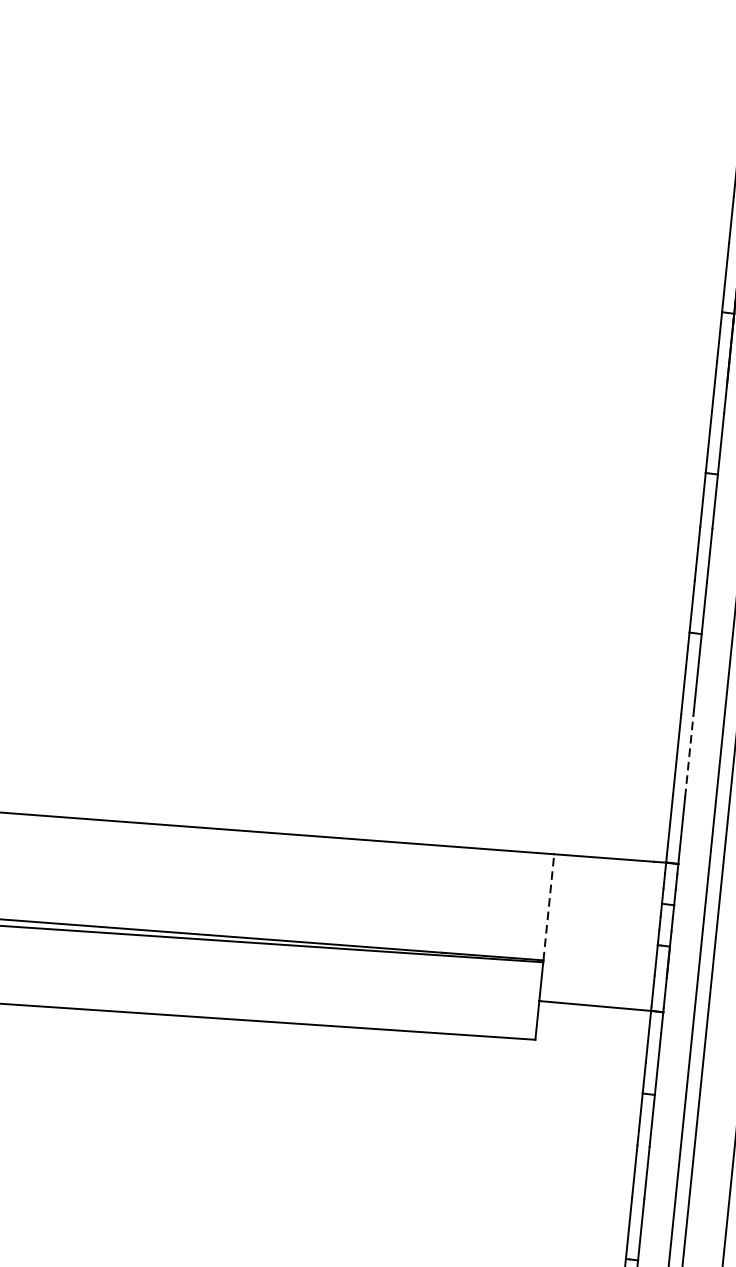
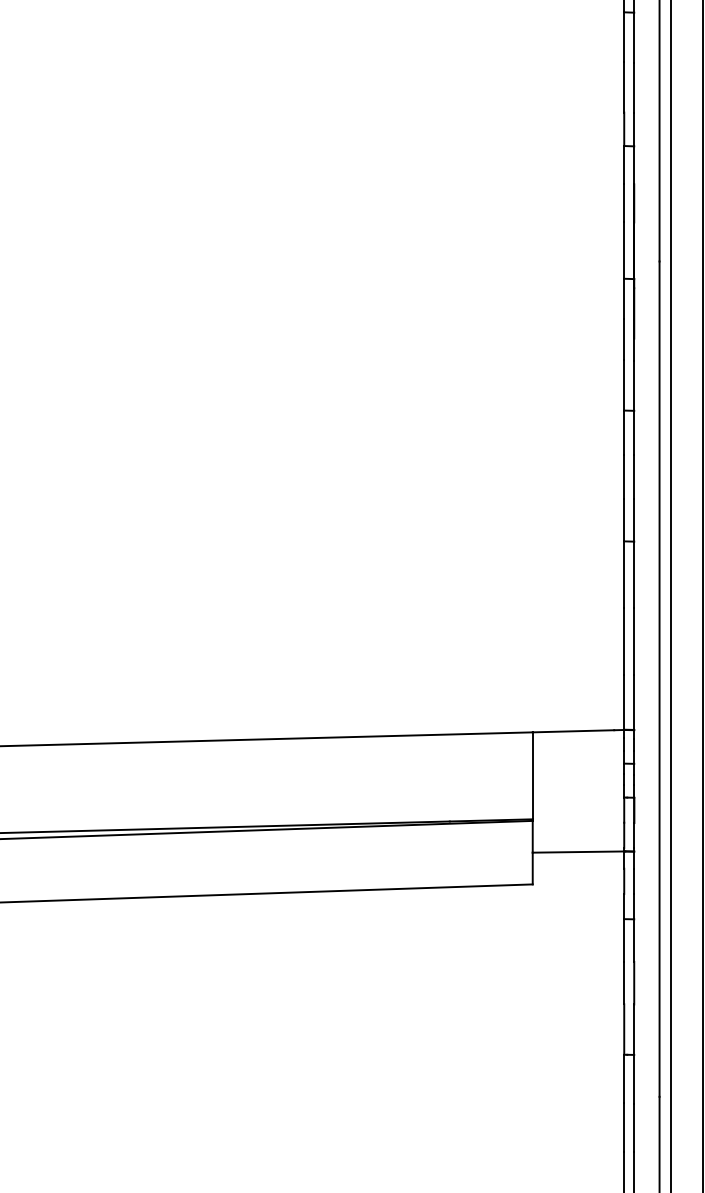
line: (689, 756) -> (634, 641), dashed -> solid
line: (548, 906) -> (532, 775), dashed -> solid

